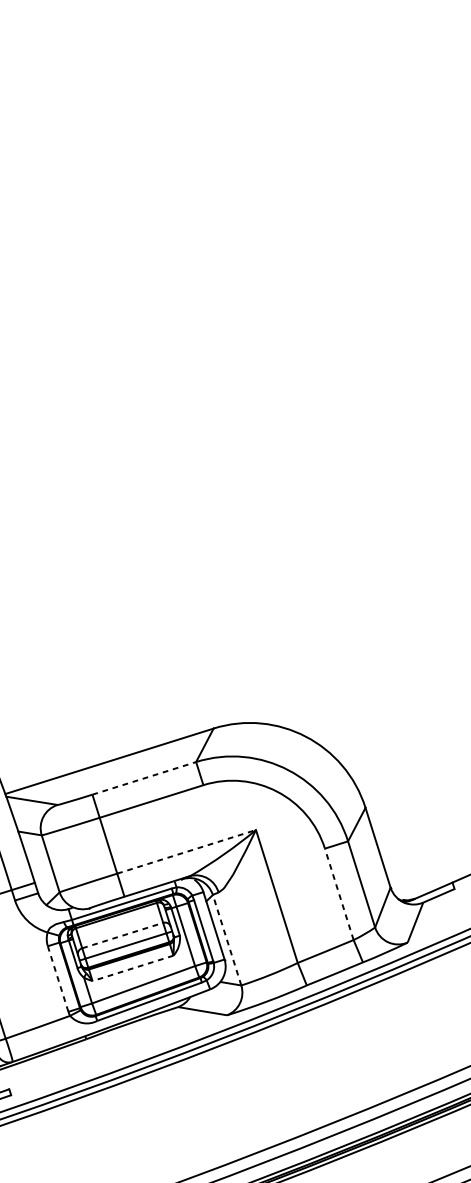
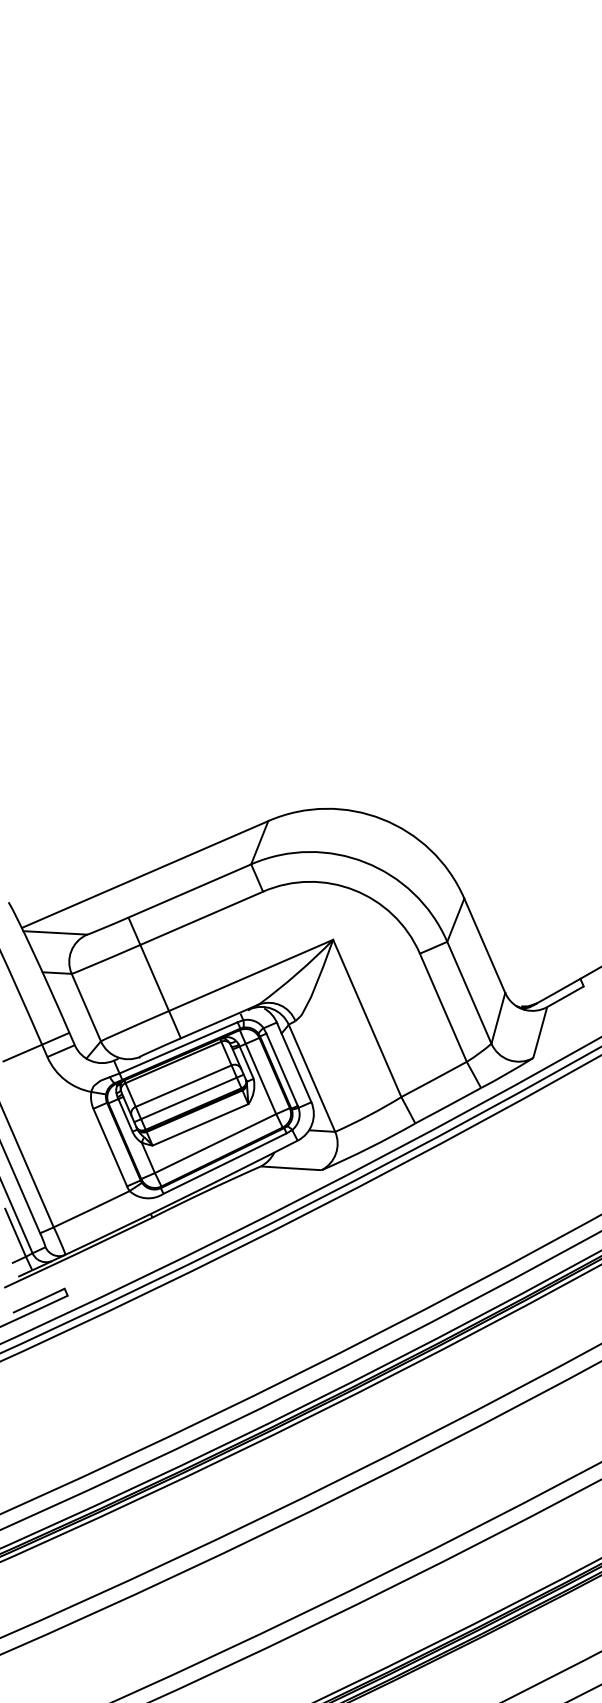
line: (144, 777) -> (189, 890), dashed -> solid
line: (186, 851) -> (251, 975), dashed -> solid
line: (339, 894) -> (443, 1007), dashed -> solid
line: (123, 935) -> (184, 1085), dashed -> solid
line: (226, 939) -> (311, 1077), dashed -> solid
line: (132, 968) -> (200, 1125), dashed -> solid
line: (58, 979) -> (110, 1147), dashed -> solid

